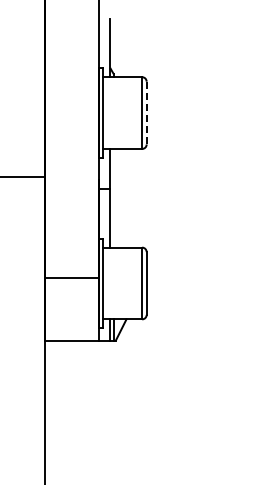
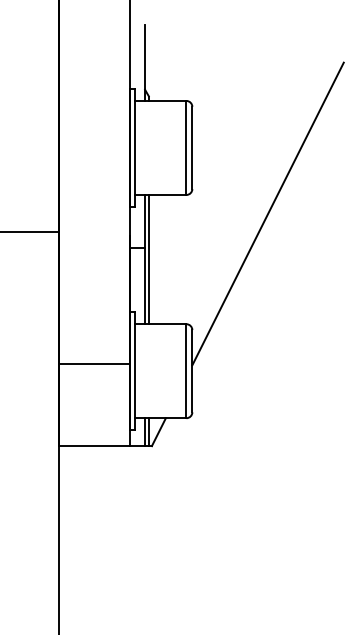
line: (146, 113) -> (192, 148), dashed -> solid
line: (204, 163) -> (268, 214), added
line: (113, 197) -> (148, 258), added

